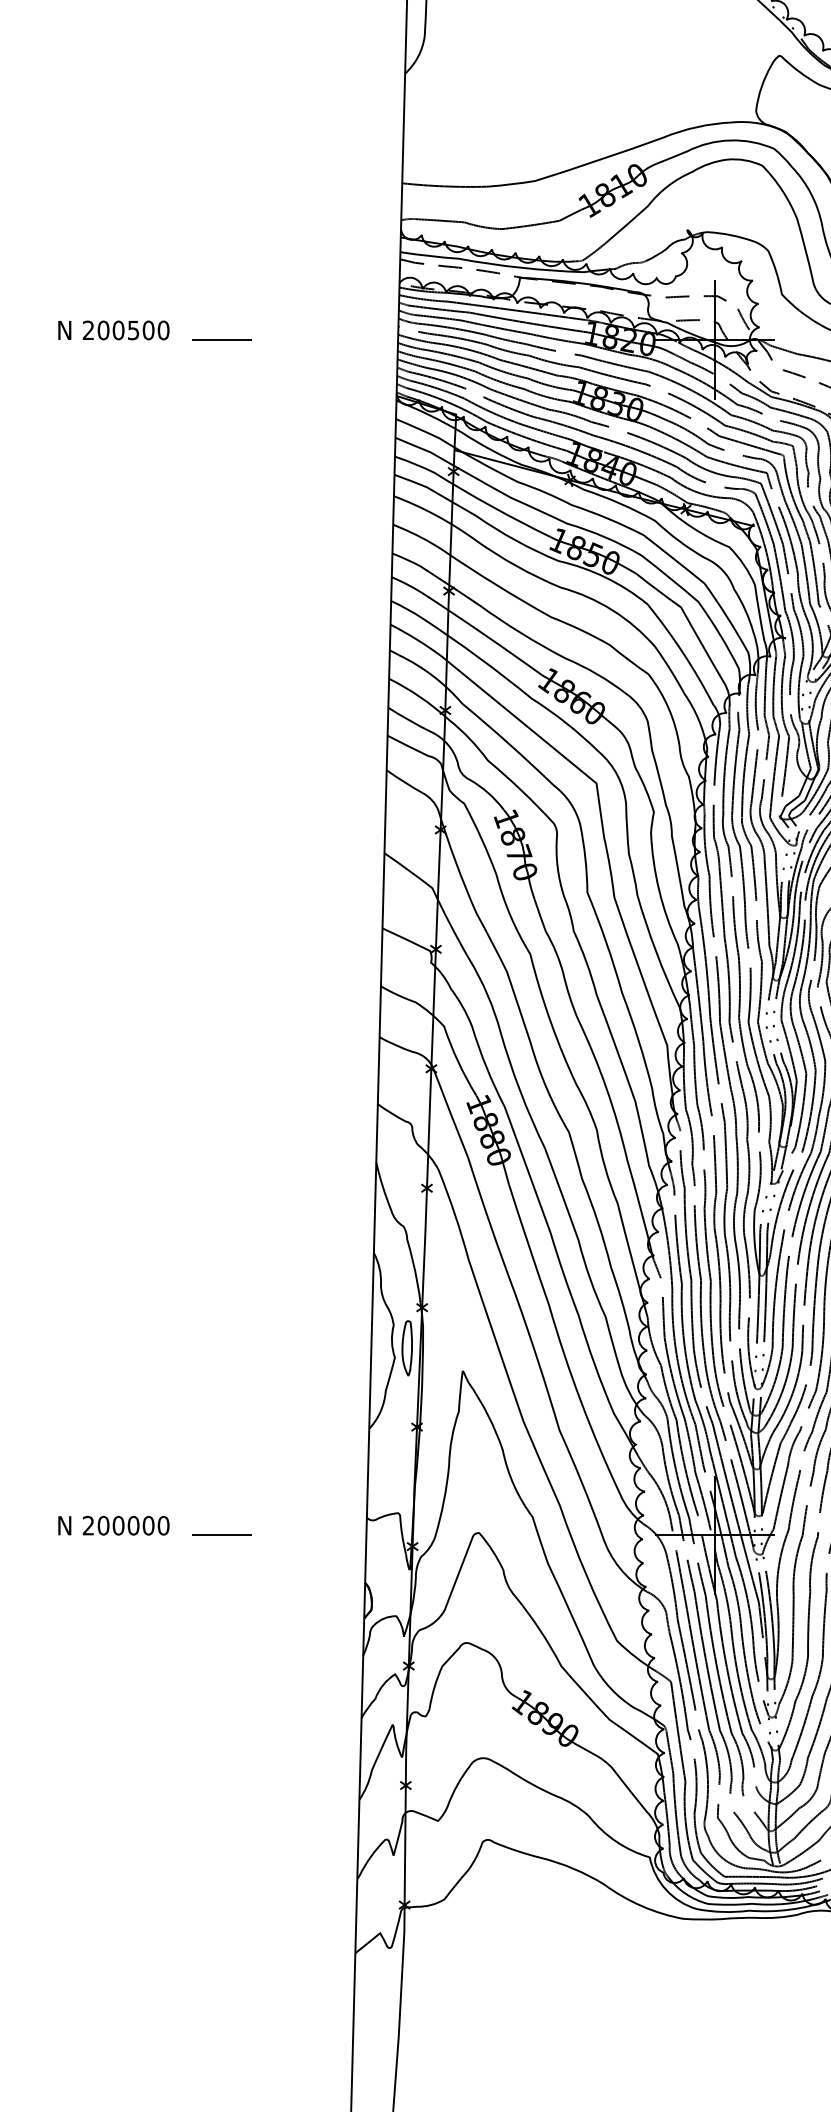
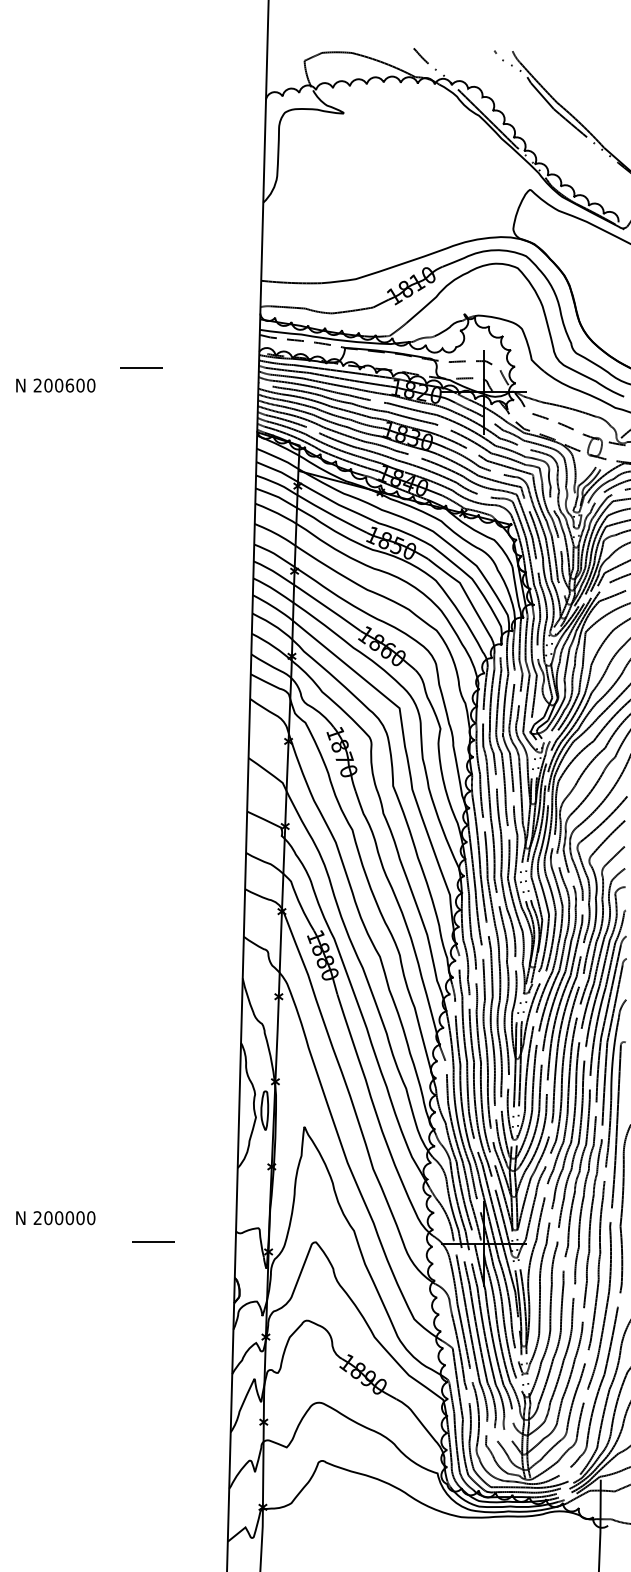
text: (133, 330) -> (69, 385), 200500 -> 200600
line: (221, 338) -> (141, 367), moved
text: (113, 1526) -> (55, 1218), moved
line: (221, 1534) -> (153, 1241), moved

